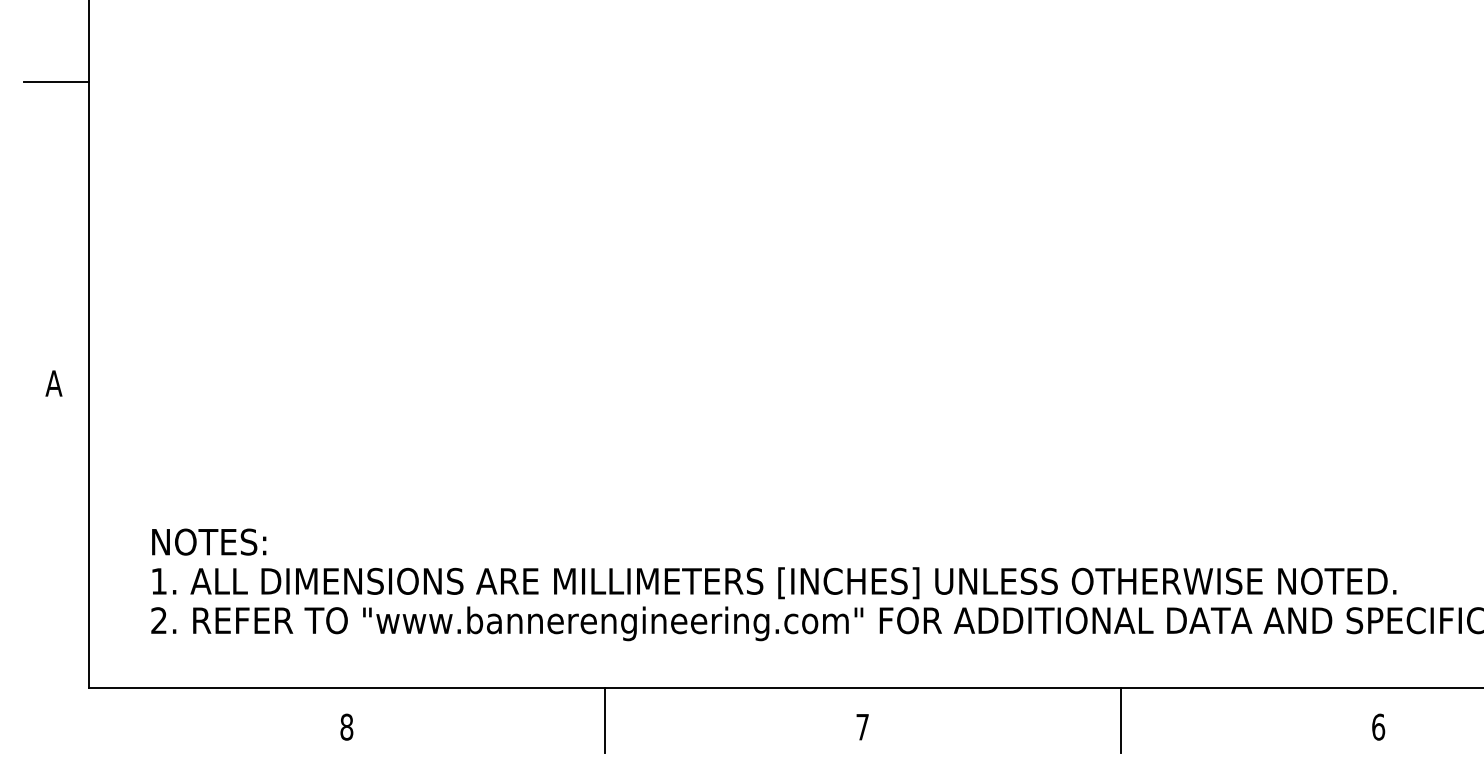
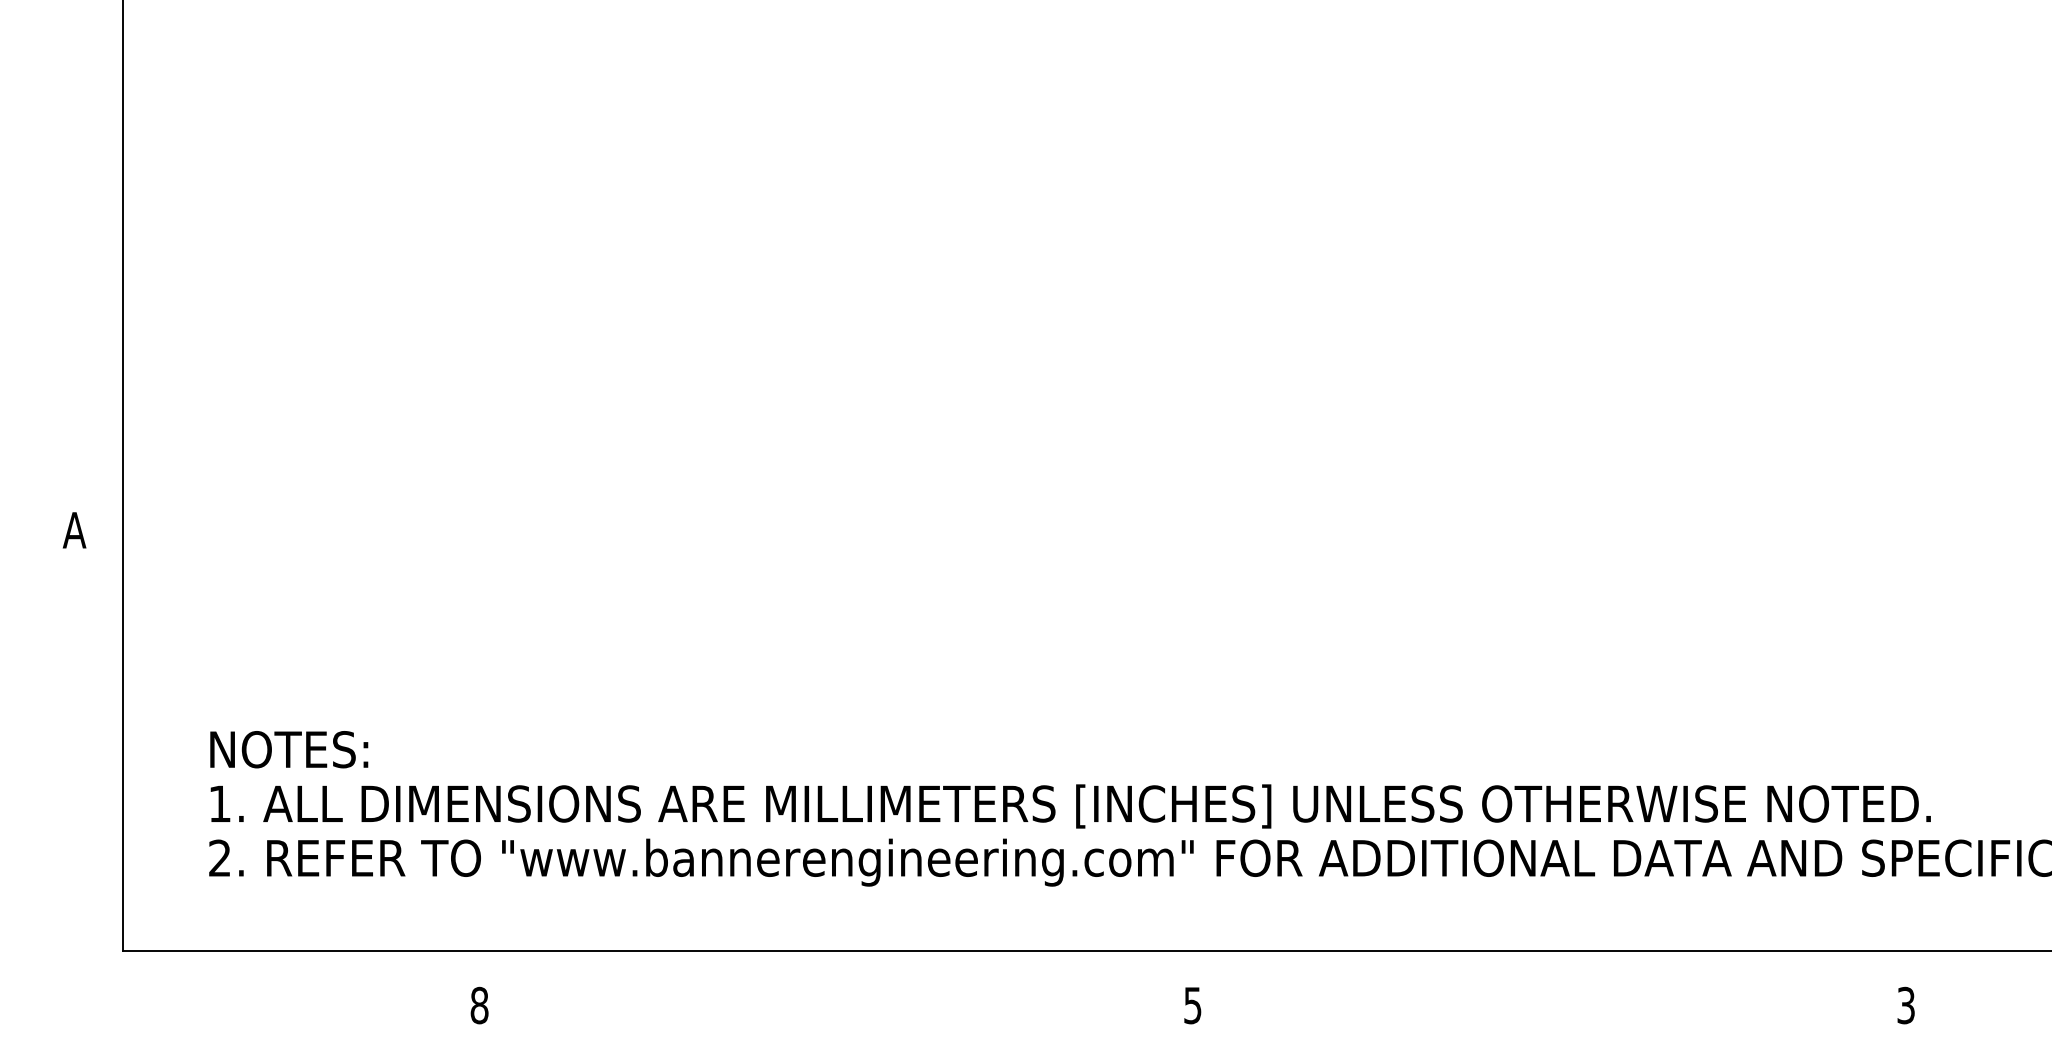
line: (55, 82) -> (76, 114), removed
line: (604, 720) -> (835, 996), removed
line: (1120, 720) -> (1549, 996), removed
text: (1378, 726) -> (1906, 1004), 6 -> 3
text: (862, 727) -> (1192, 1005), 7 -> 5

